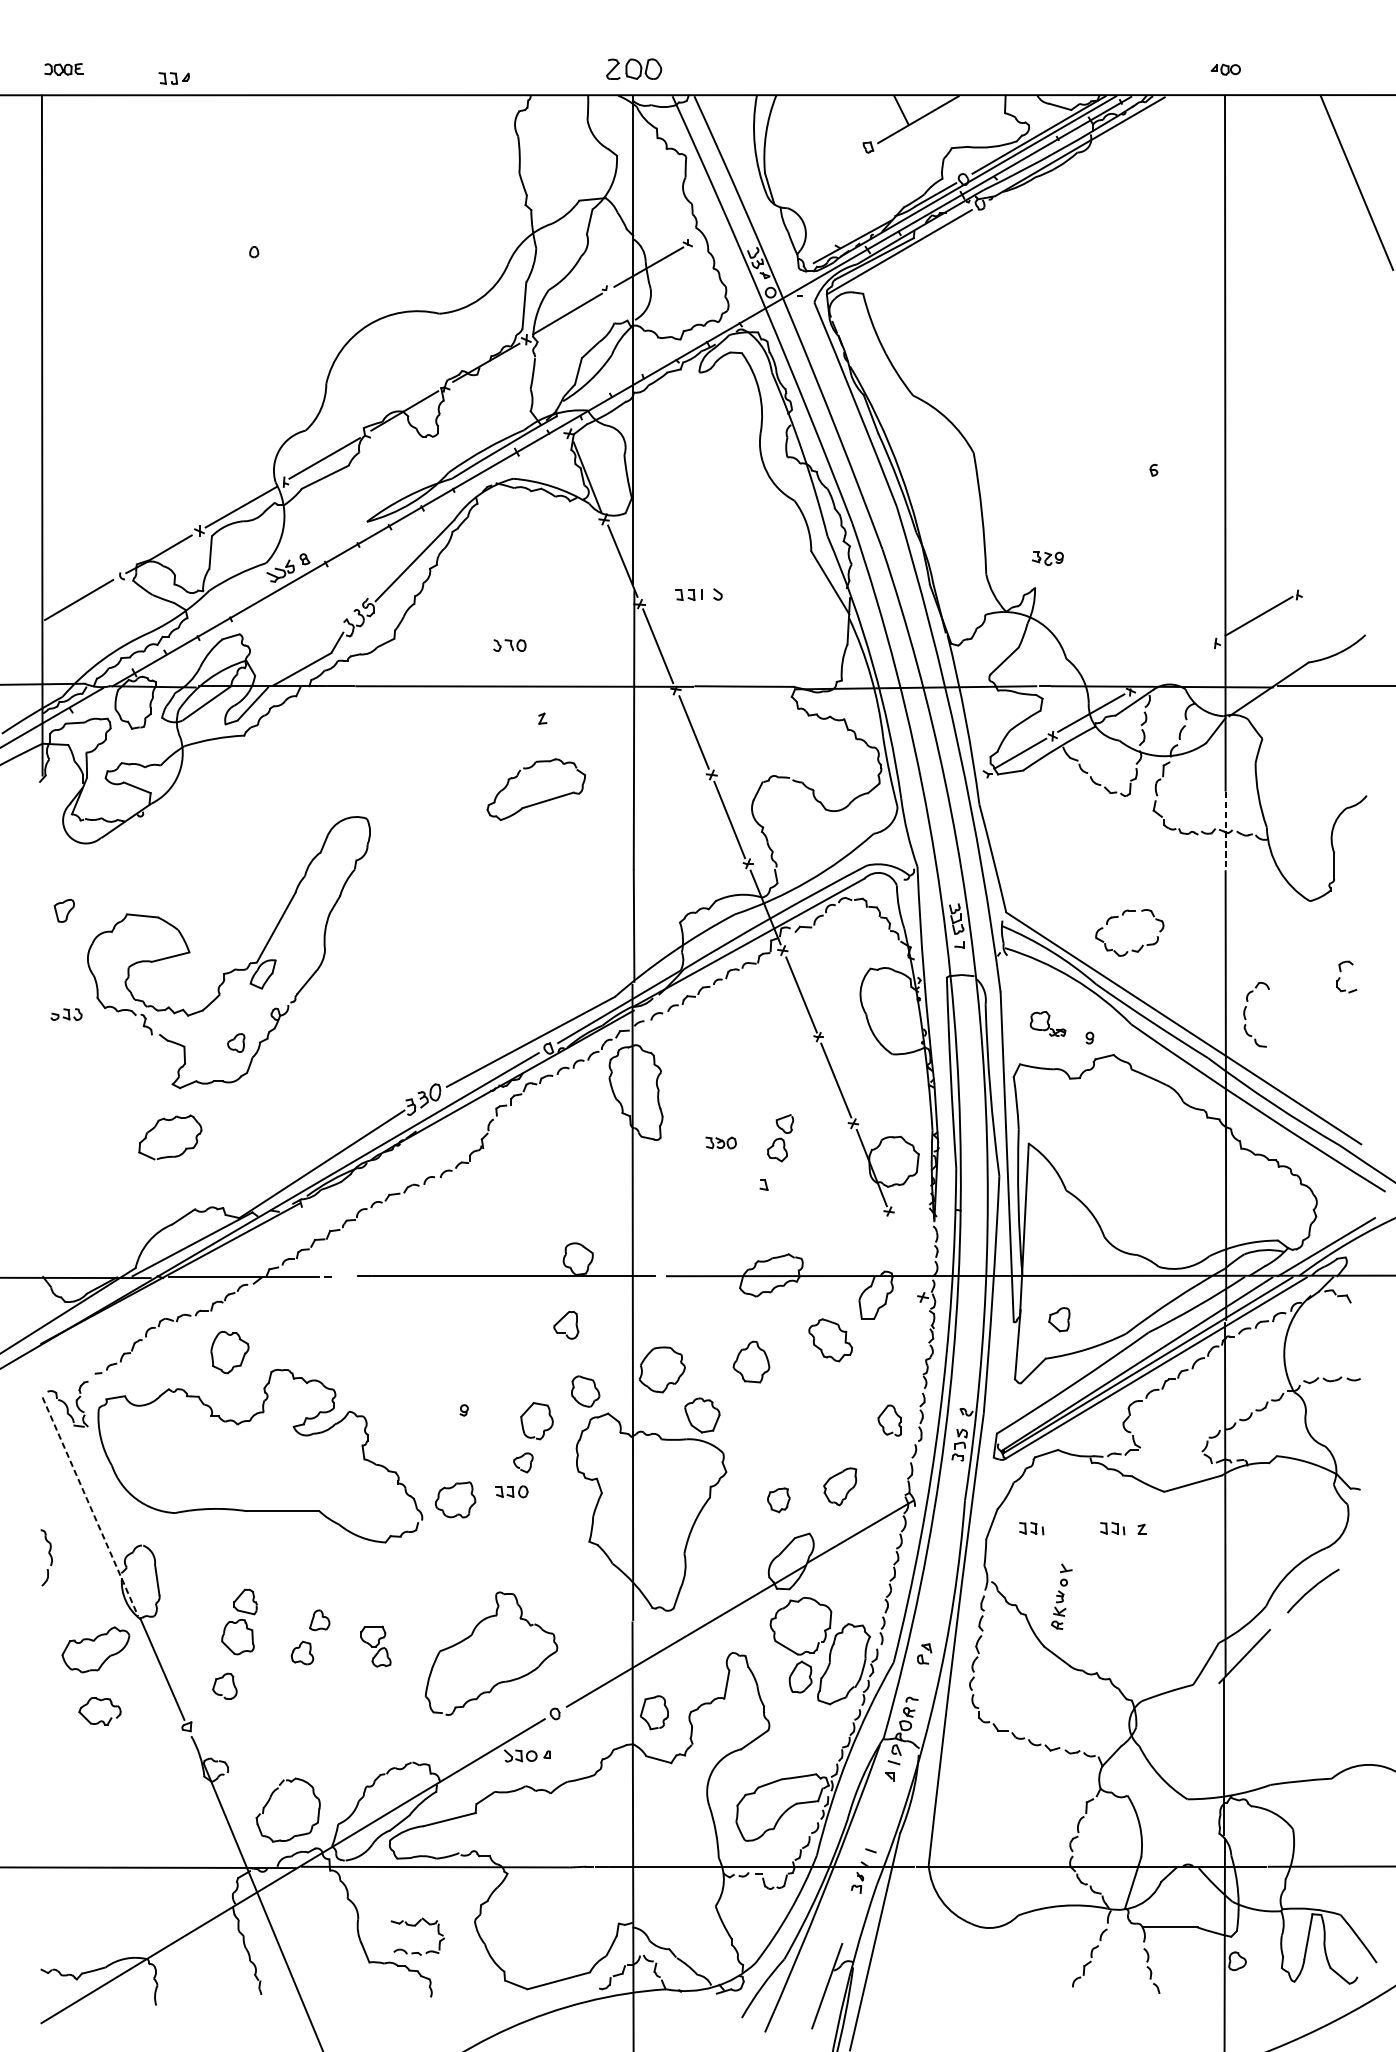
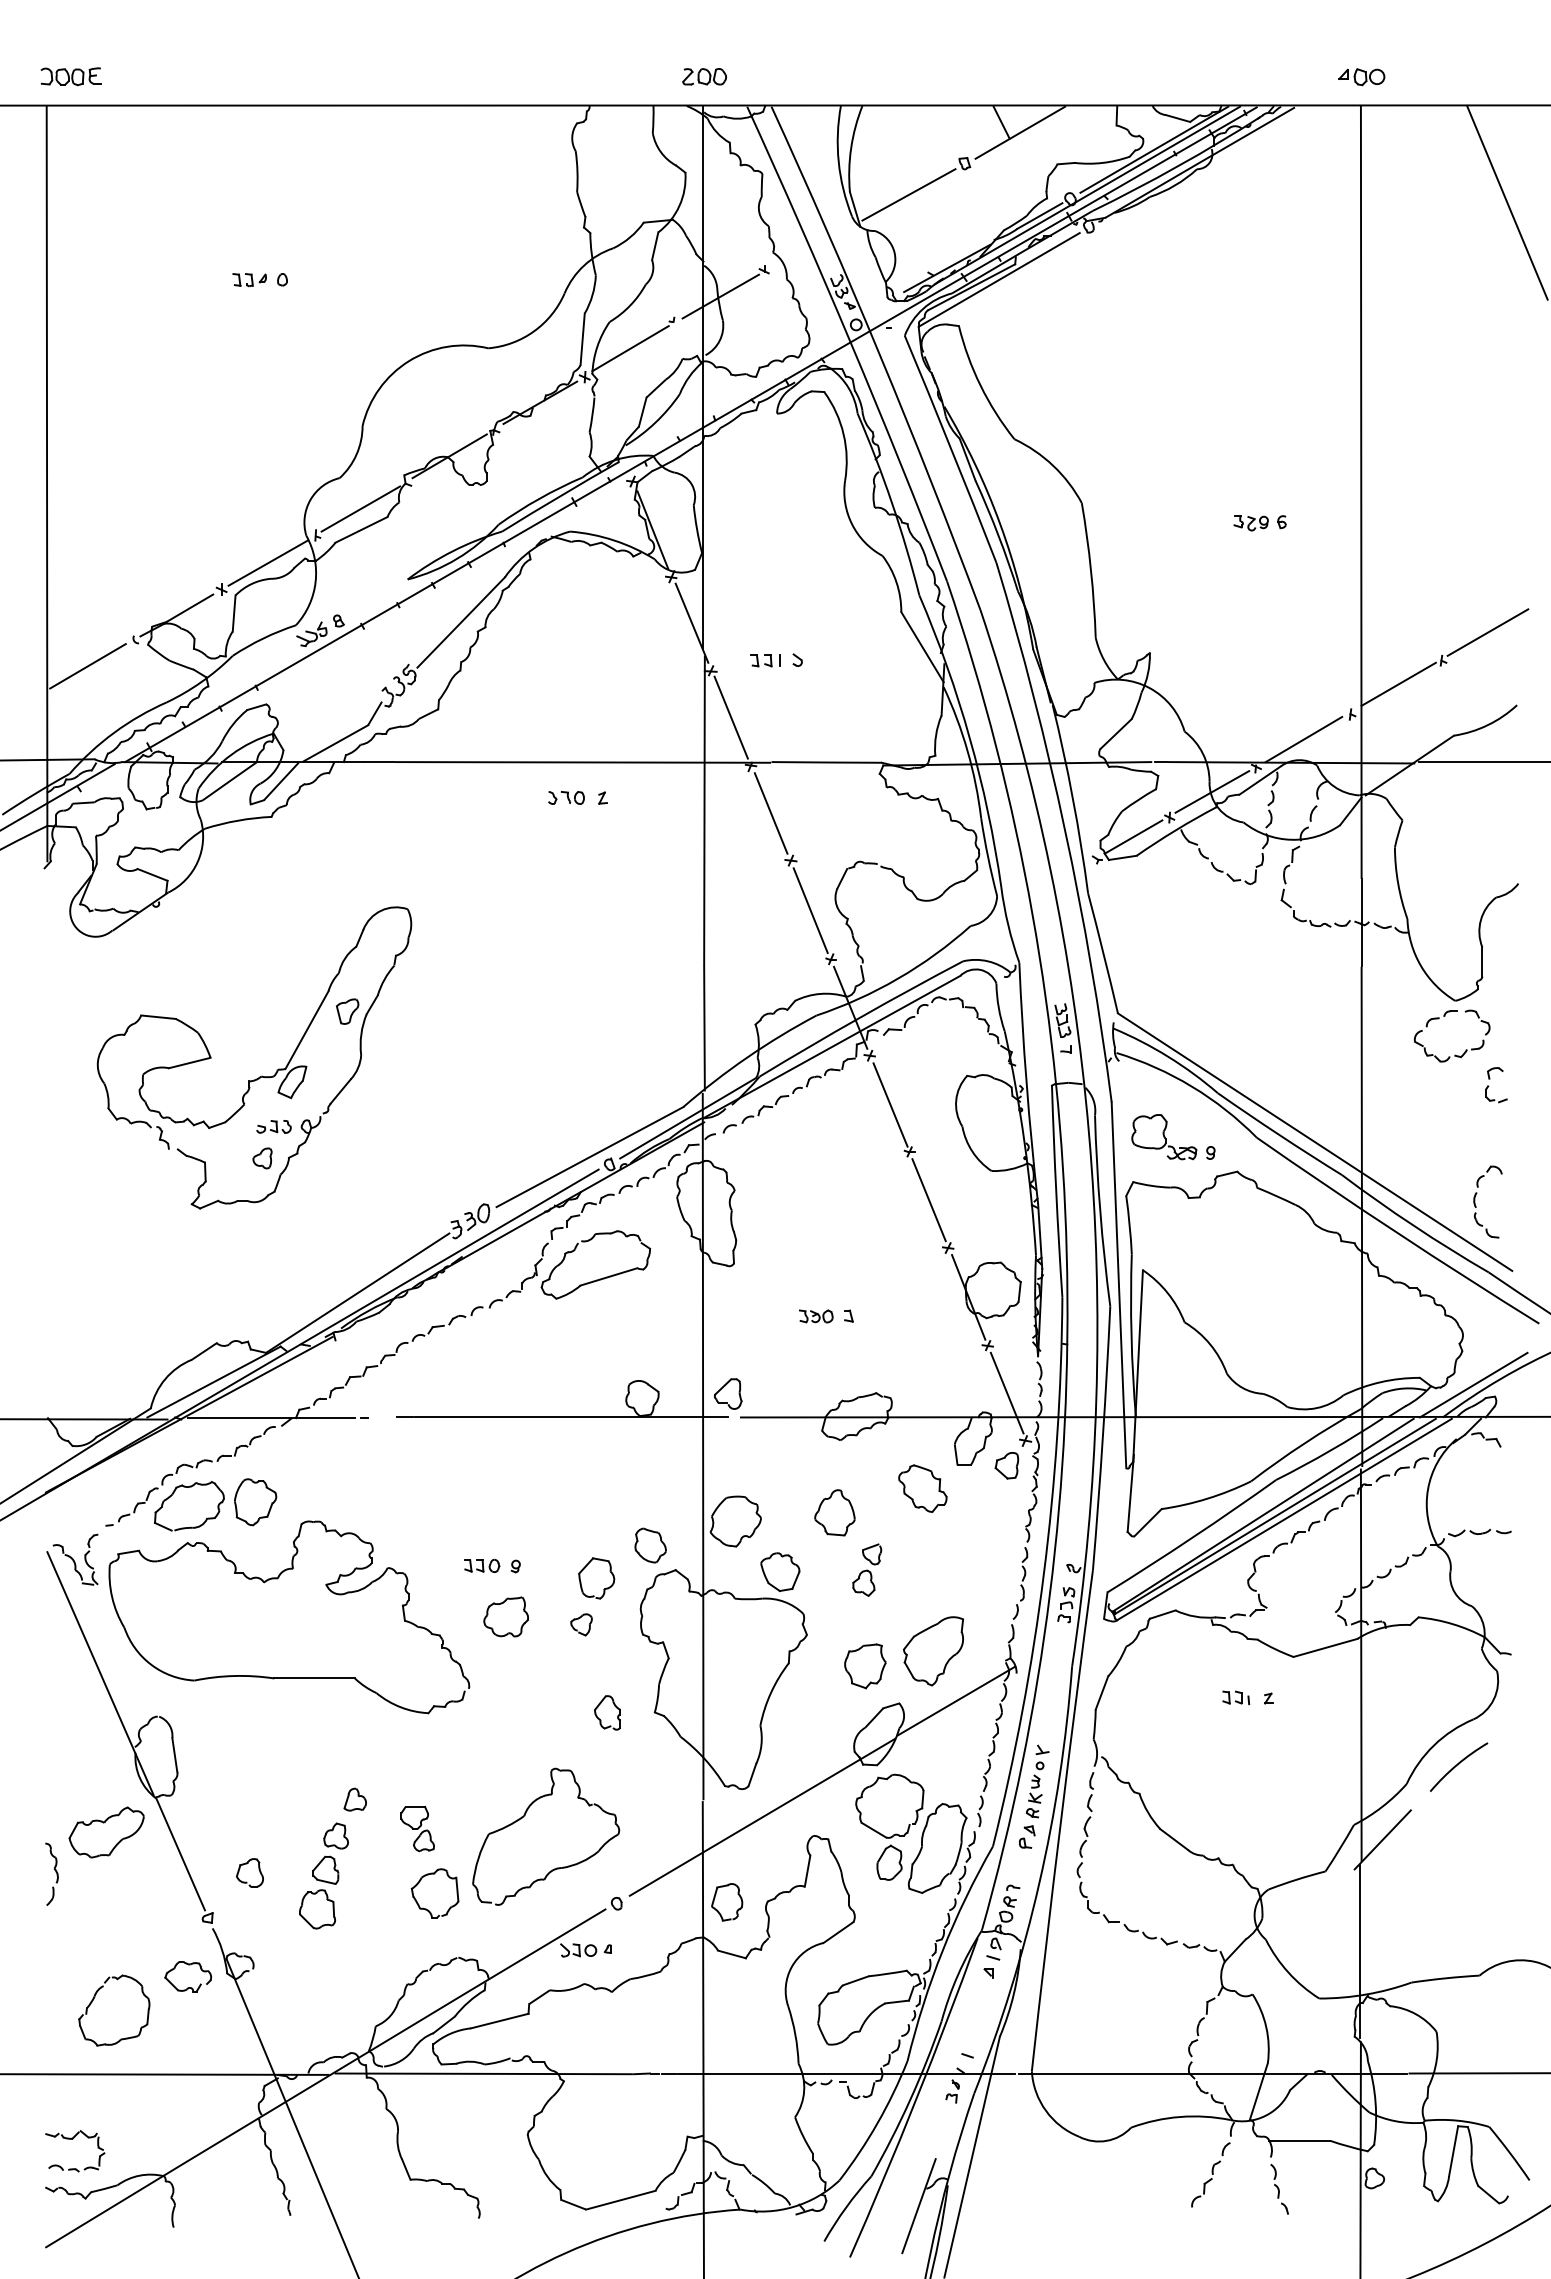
part: (63, 69) -> (70, 76), size x1.43
part: (634, 69) -> (704, 76), size x0.71
part: (1225, 69) -> (1361, 77), size x1.43
part: (174, 78) -> (249, 280), moved
line: (817, 175) -> (908, 194), added
part: (1047, 558) -> (1250, 523), moved
line: (1338, 569) -> (1487, 632), added
part: (509, 645) -> (566, 797), moved
line: (1173, 665) -> (1303, 739), added
part: (539, 801) -> (599, 1278), moved
line: (1225, 831) -> (1361, 923), dashed -> solid
part: (64, 910) -> (347, 1011), moved
part: (1131, 949) -> (1454, 1054), moved
part: (66, 1014) -> (273, 1126), moved
part: (1245, 1014) -> (1475, 1201), moved
part: (1048, 1024) -> (1164, 1137), size x1.67
part: (170, 1120) -> (189, 1487), moved
part: (780, 1137) -> (867, 1569), moved
part: (721, 1143) -> (816, 1316), moved
line: (905, 1253) -> (1006, 1392), added
part: (1058, 1319) -> (1006, 1465), moved
part: (566, 1324) -> (728, 1393), moved
part: (896, 1414) -> (614, 1706), moved
part: (840, 1486) -> (933, 1651), size x1.67
part: (512, 1491) -> (482, 1565), moved
part: (454, 1499) -> (505, 1616), moved
part: (779, 1500) -> (865, 1666), size x1.67
line: (90, 1506) -> (100, 1673), dashed -> solid
part: (1031, 1528) -> (1146, 1697), removed
part: (46, 1557) -> (51, 1873), moved
part: (1061, 1596) -> (1037, 1781), moved
part: (239, 1621) -> (319, 1892), moved
part: (383, 1718) -> (426, 1908), added
part: (99, 1720) -> (187, 1987), moved
part: (270, 1800) -> (94, 1999), moved
part: (416, 1926) -> (73, 2139), moved

